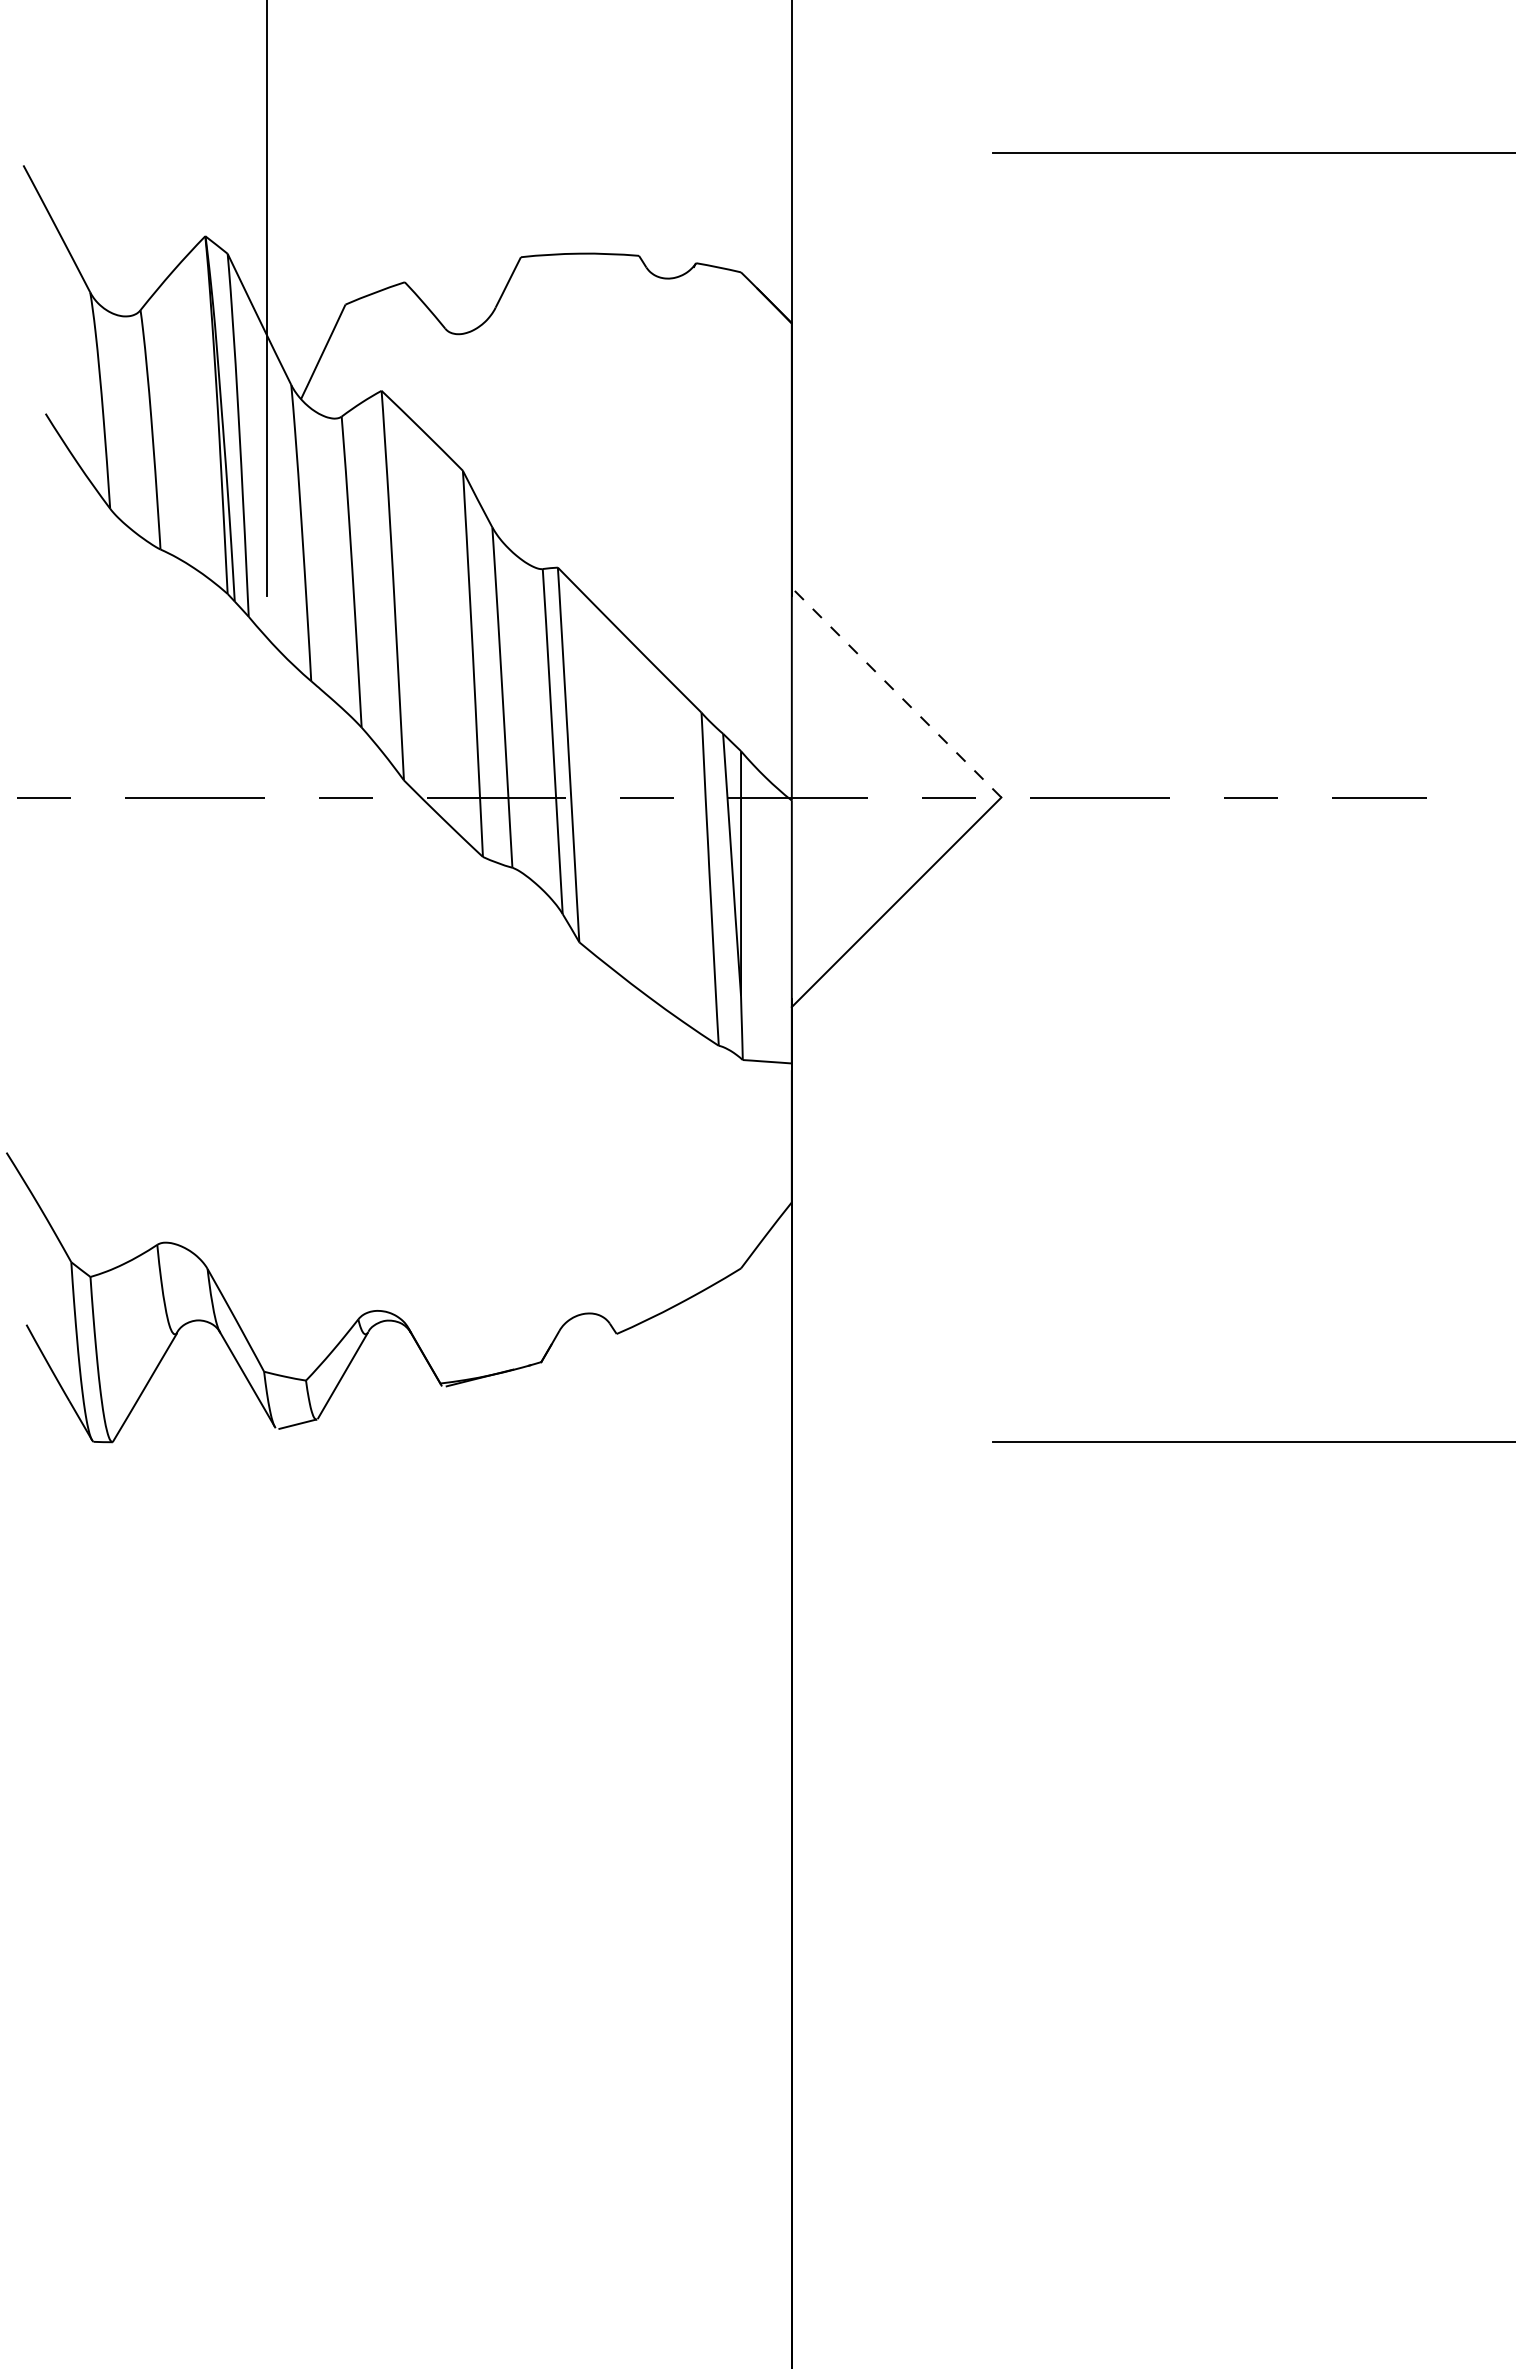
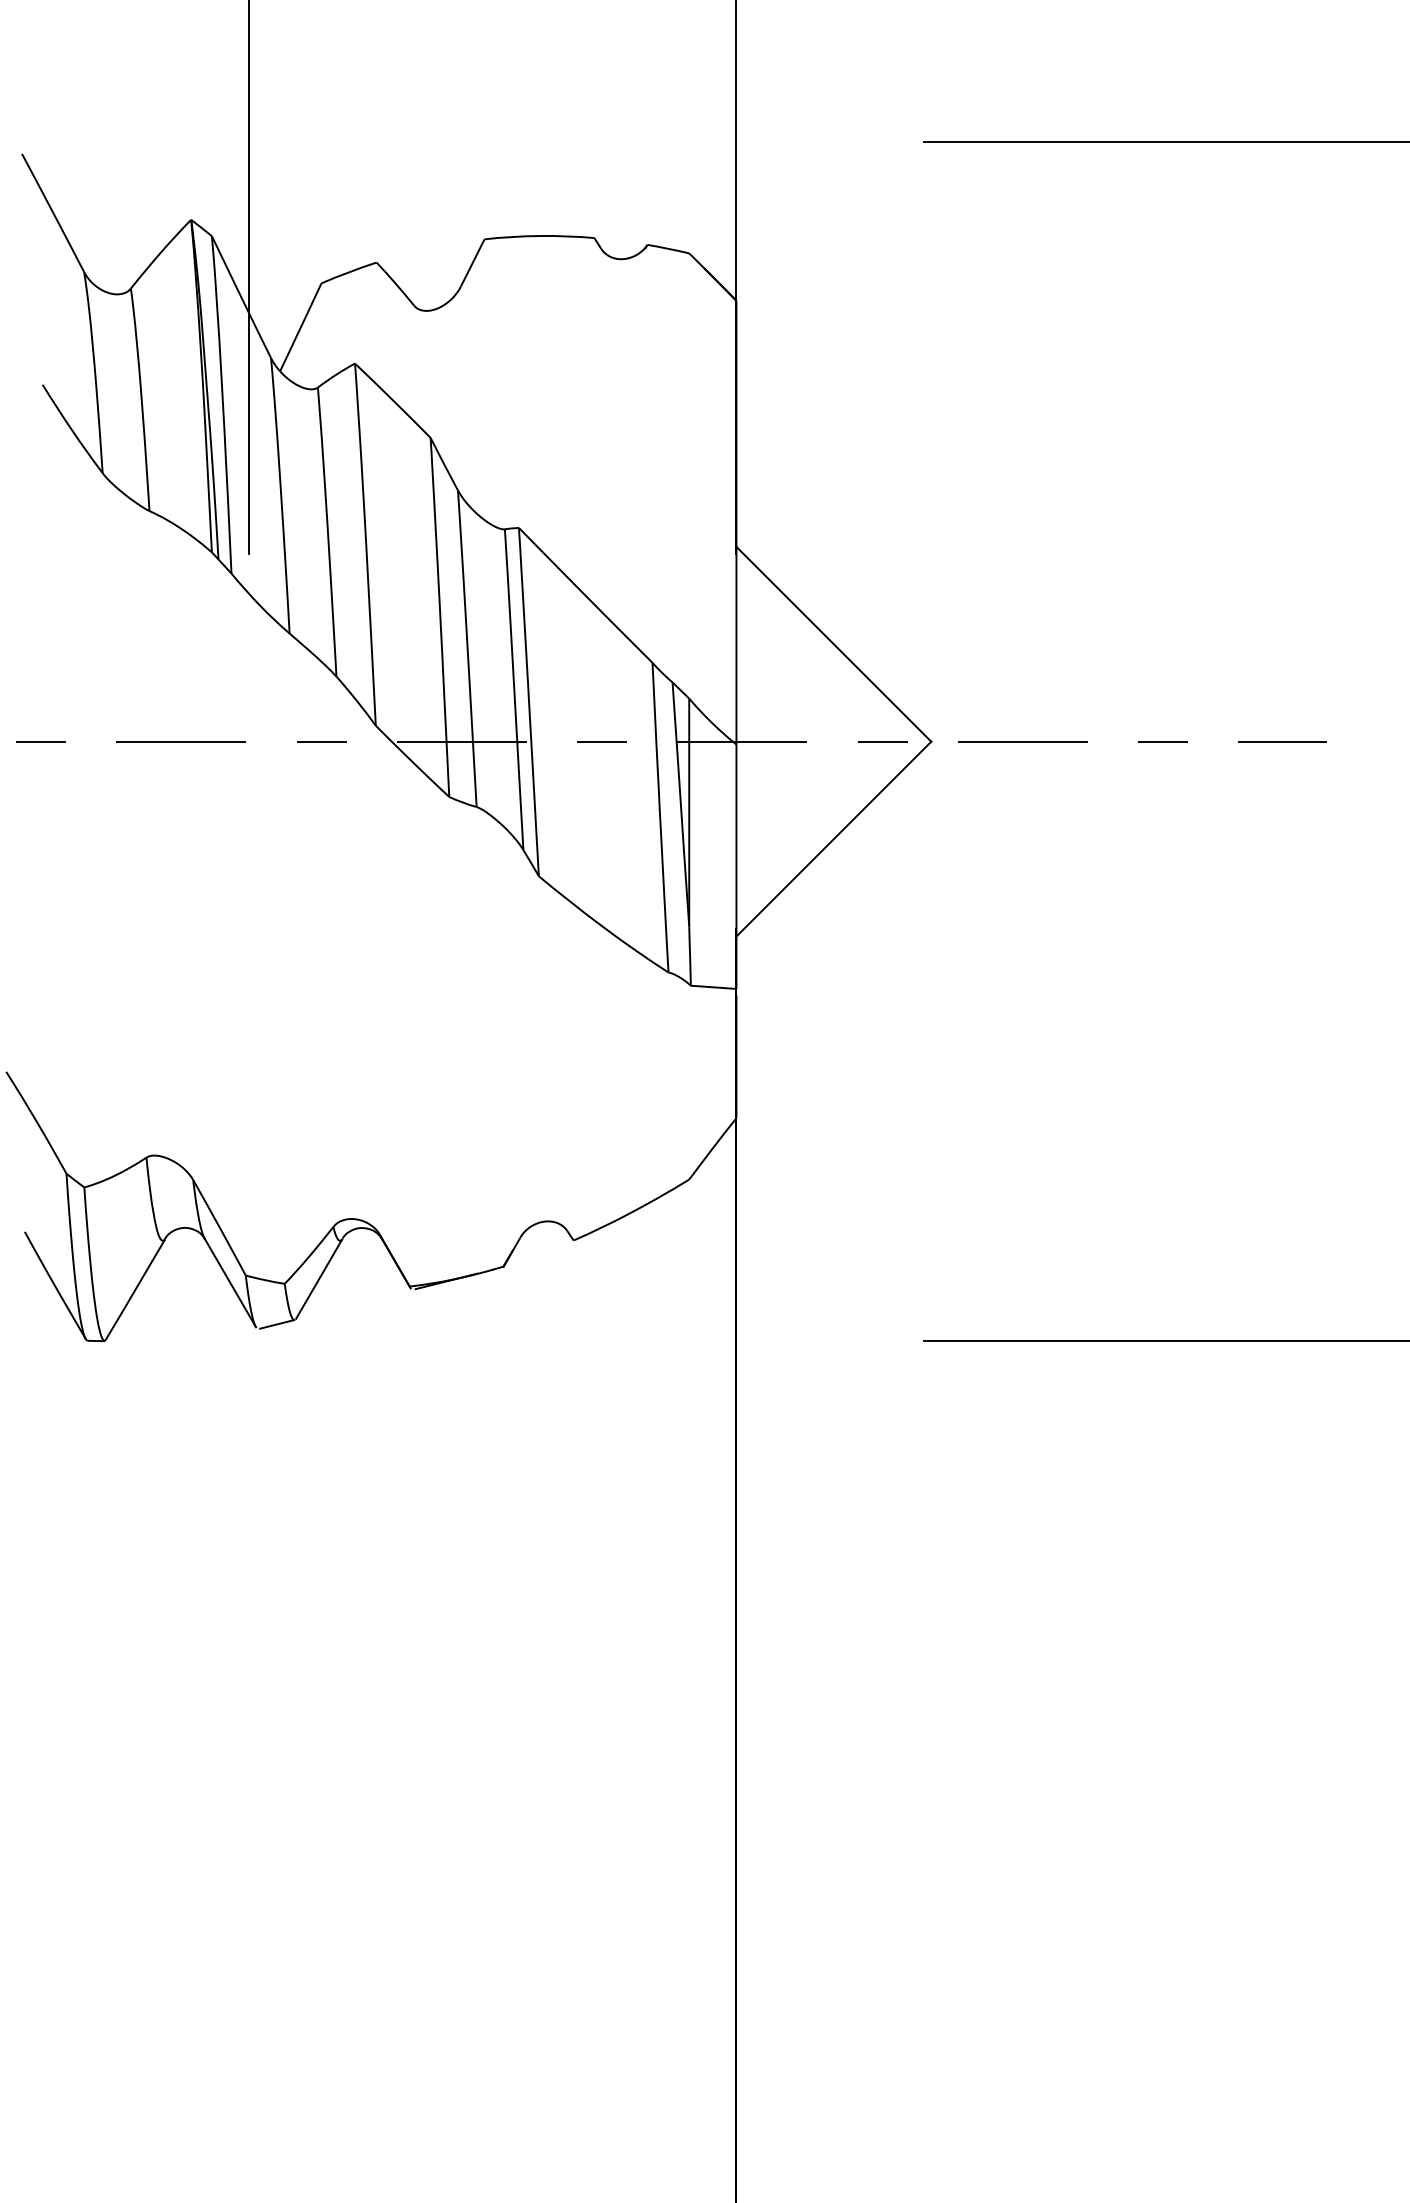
line: (896, 692) -> (833, 644), dashed -> solid

